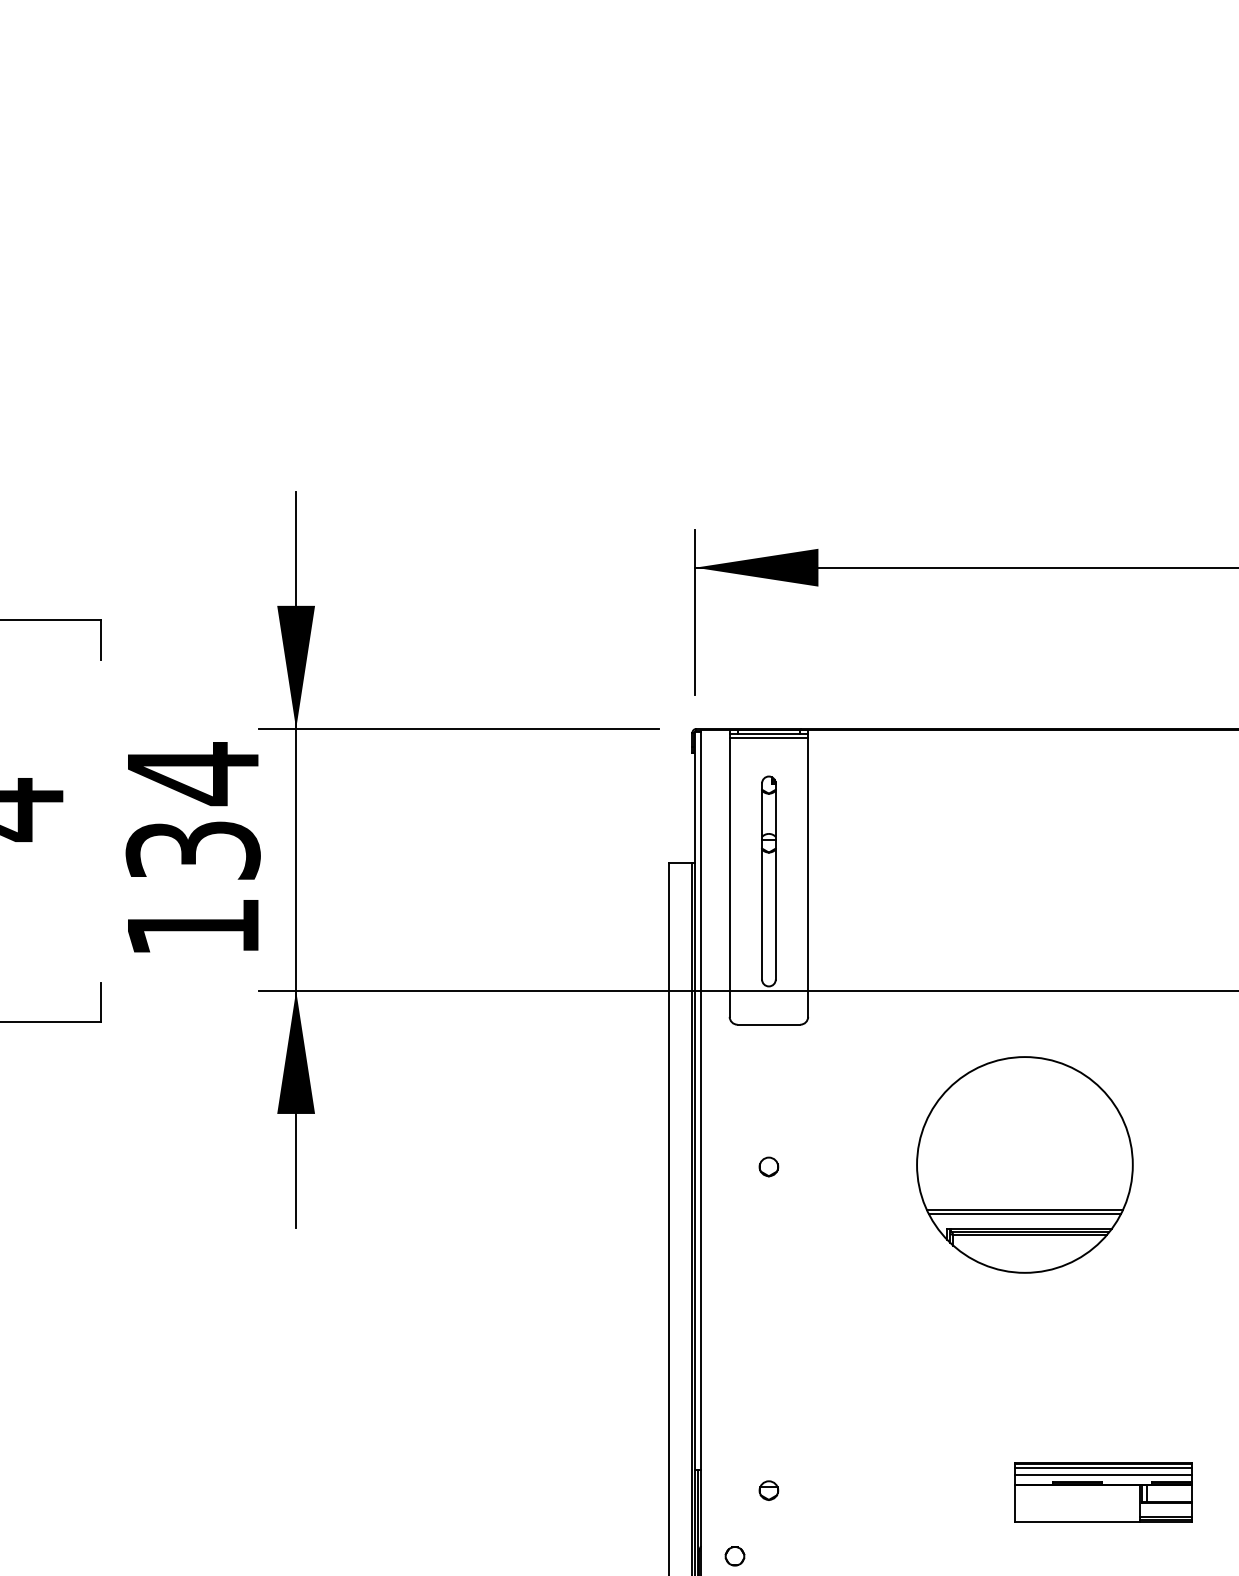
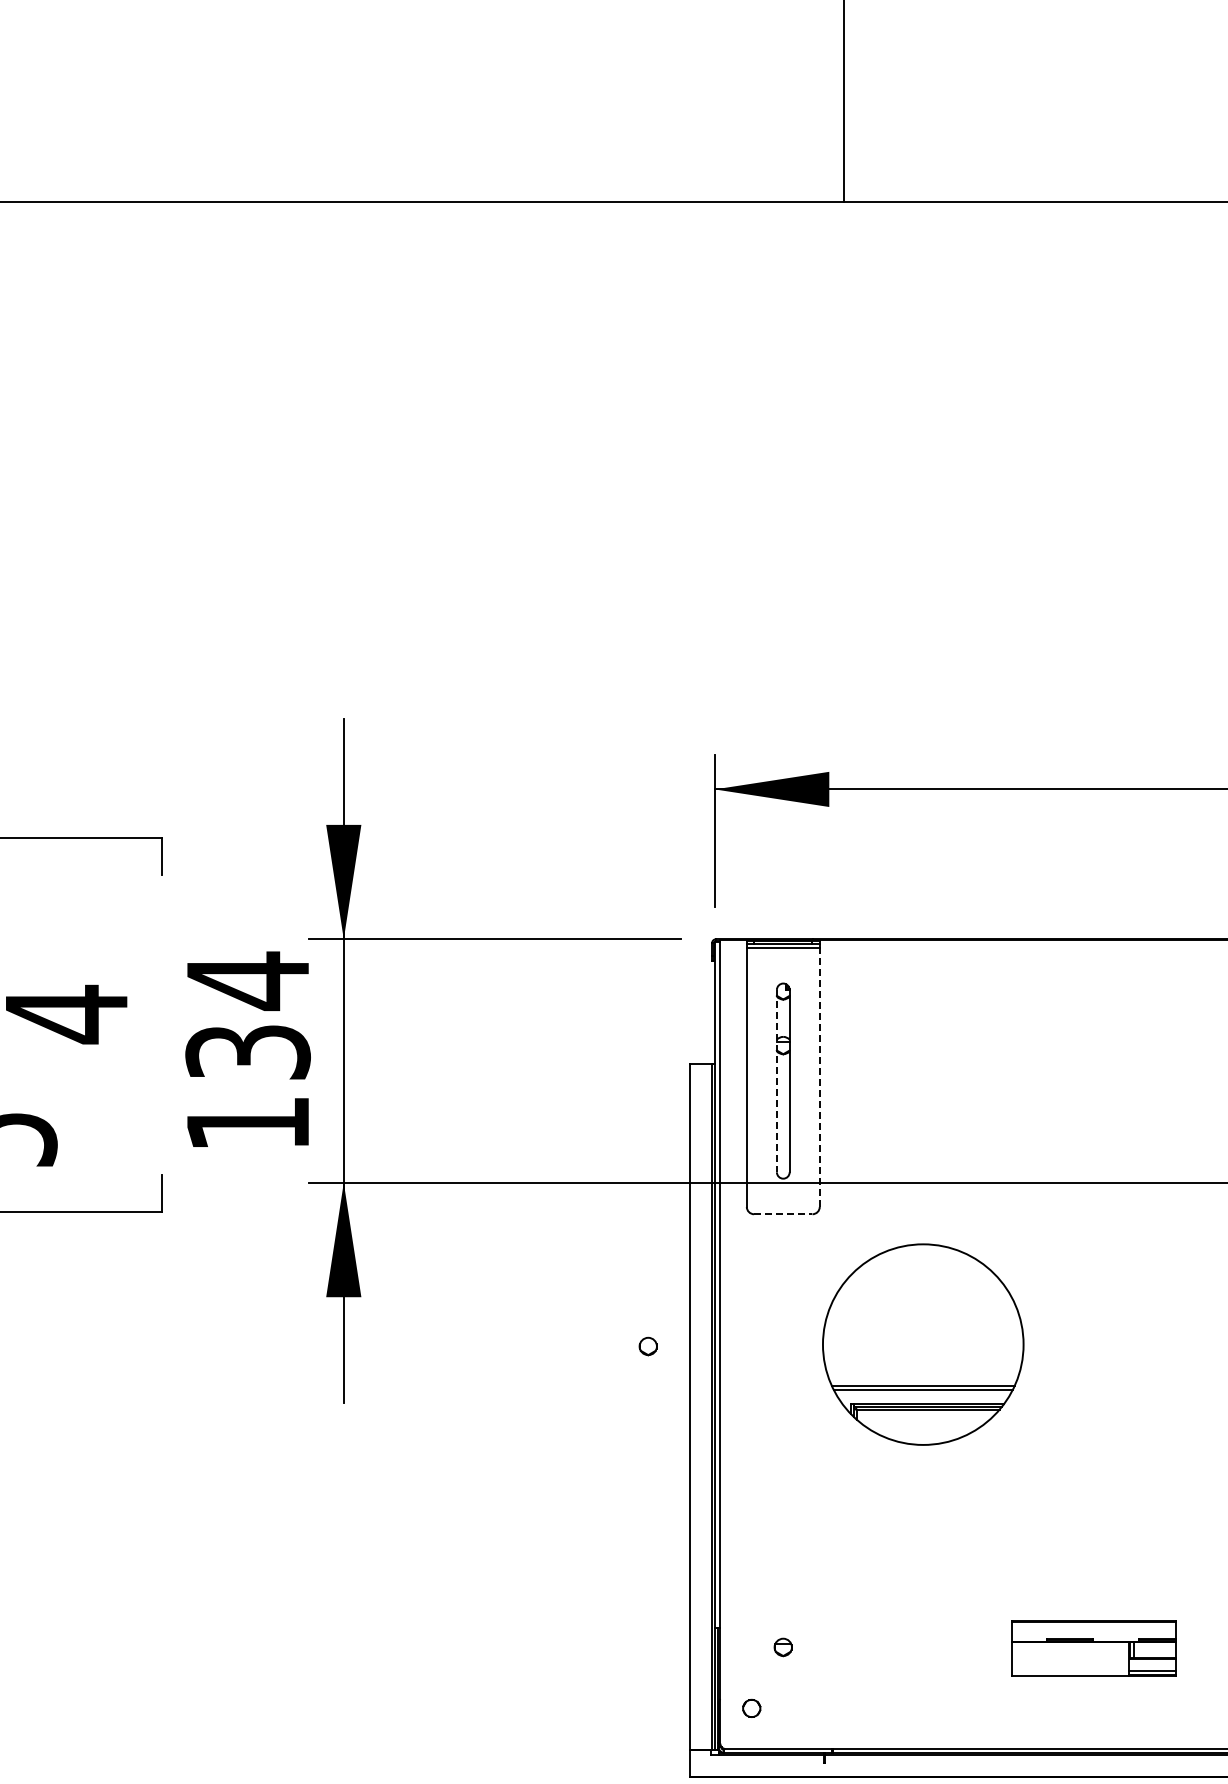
line: (807, 876) -> (819, 1076), solid -> dashed
line: (761, 881) -> (776, 1081), solid -> dashed
line: (769, 1024) -> (783, 1214), solid -> dashed
part: (1025, 1164) -> (923, 1344), moved
part: (768, 1166) -> (647, 1346), moved
line: (1103, 1467) -> (1094, 1625), removed
line: (1103, 1475) -> (1094, 1633), removed

